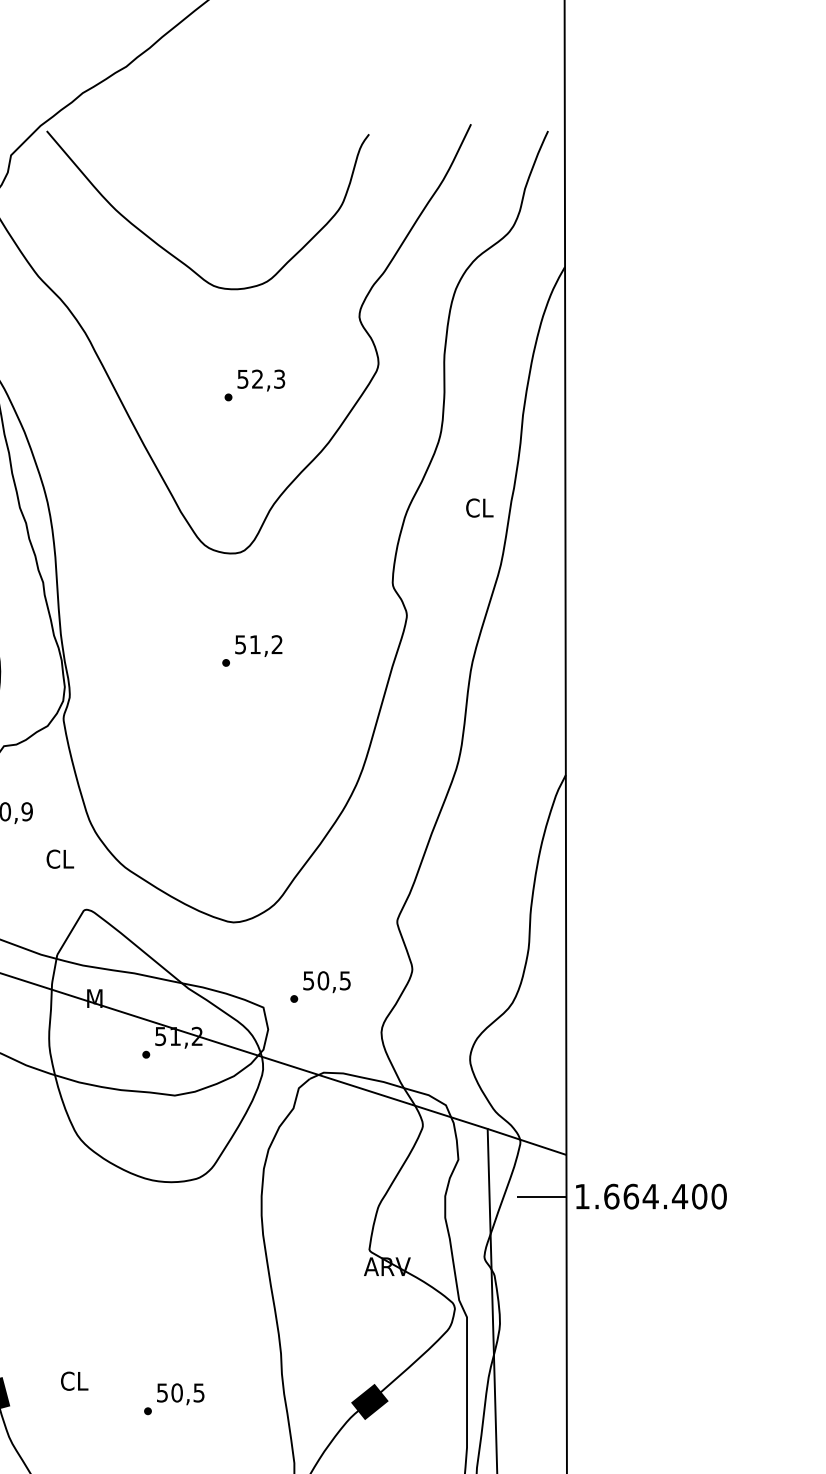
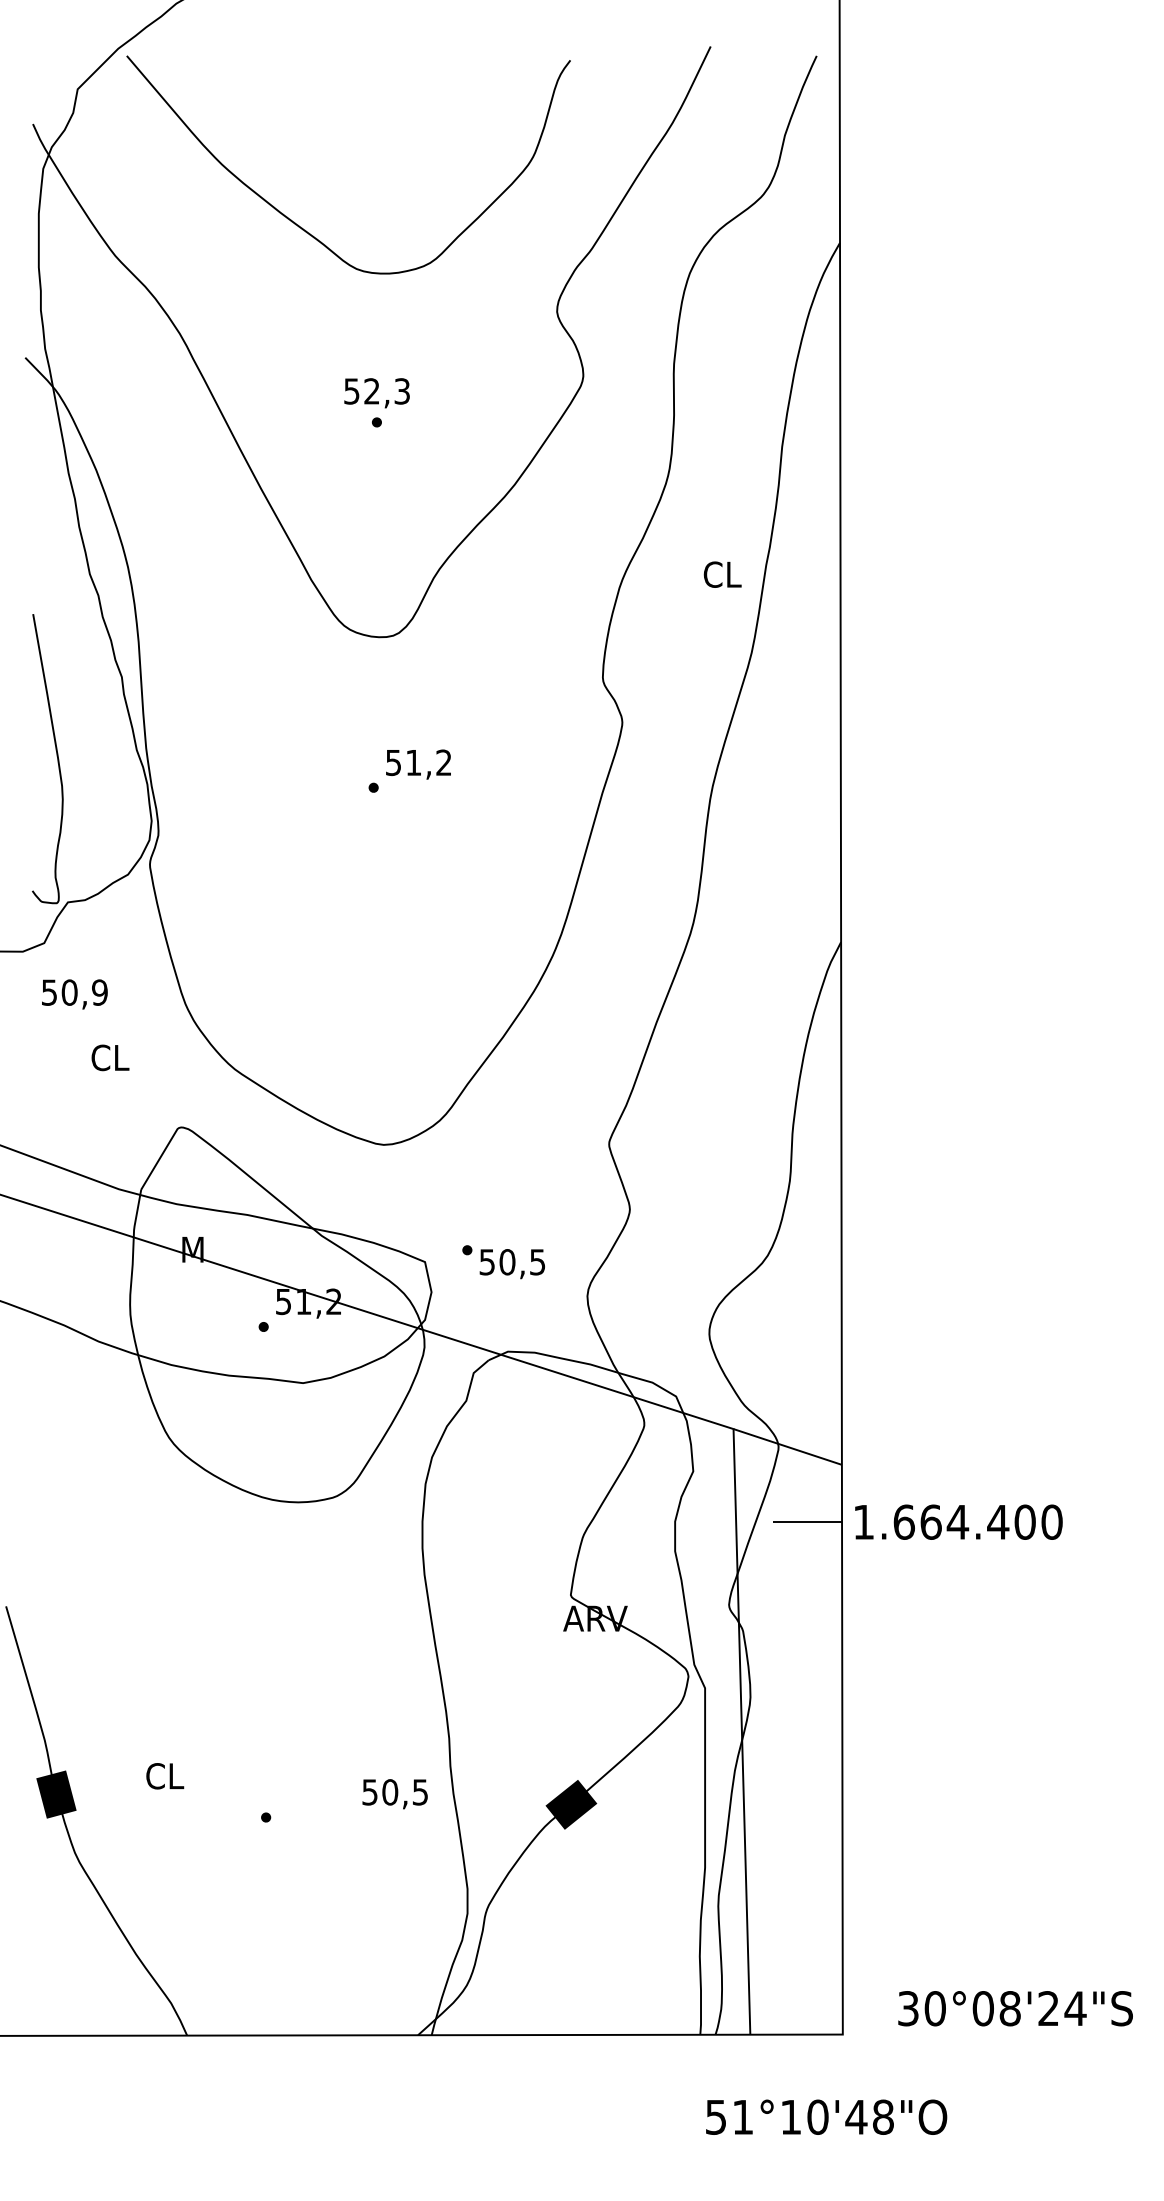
text: (260, 380) -> (376, 393), moved
text: (60, 858) -> (110, 1057), moved
text: (326, 982) -> (511, 1264), moved
text: (180, 1394) -> (394, 1794), moved

